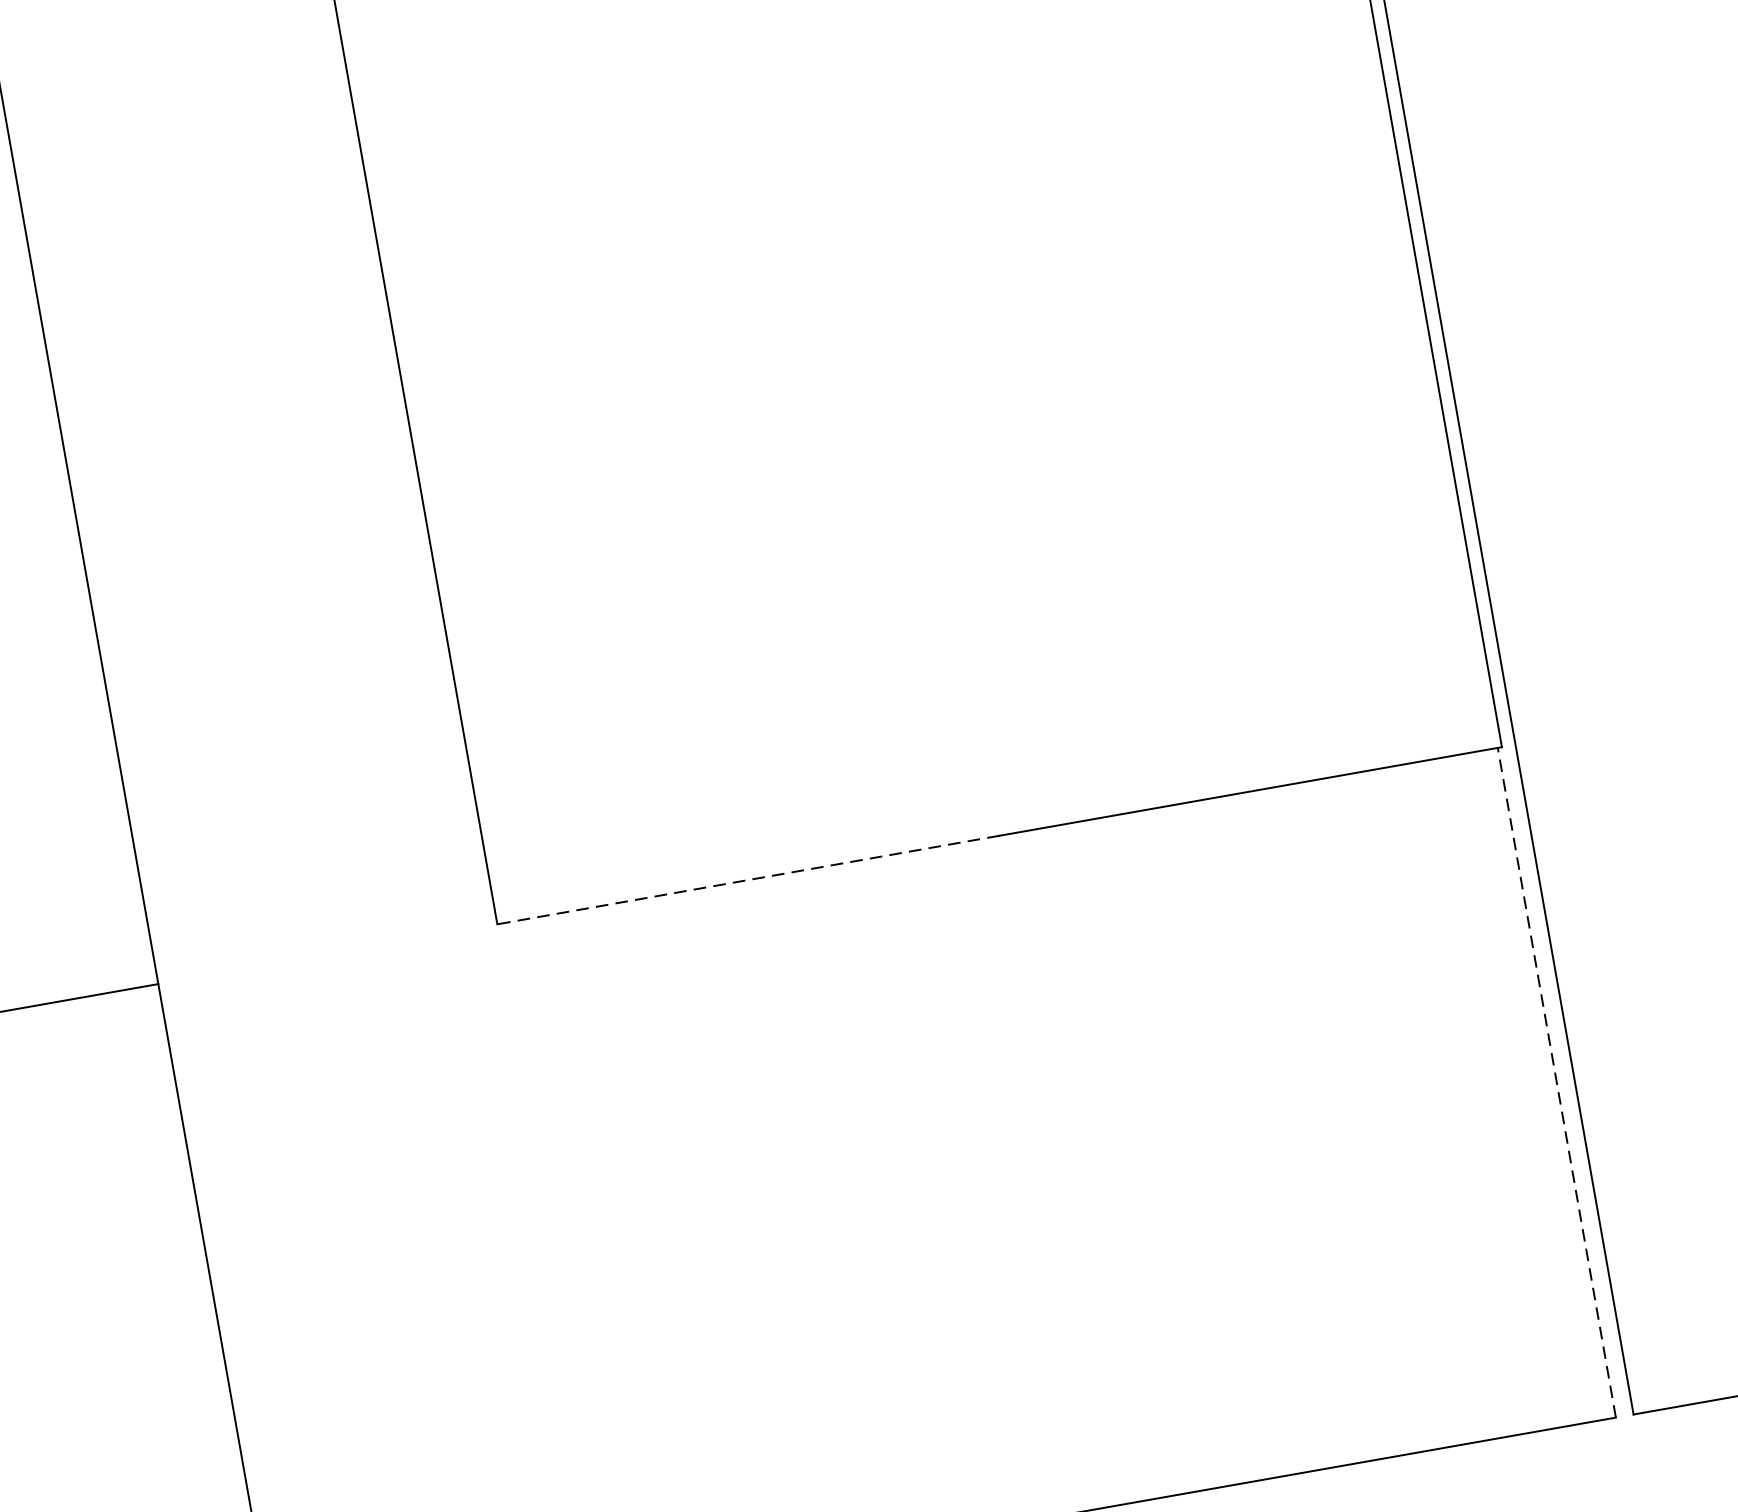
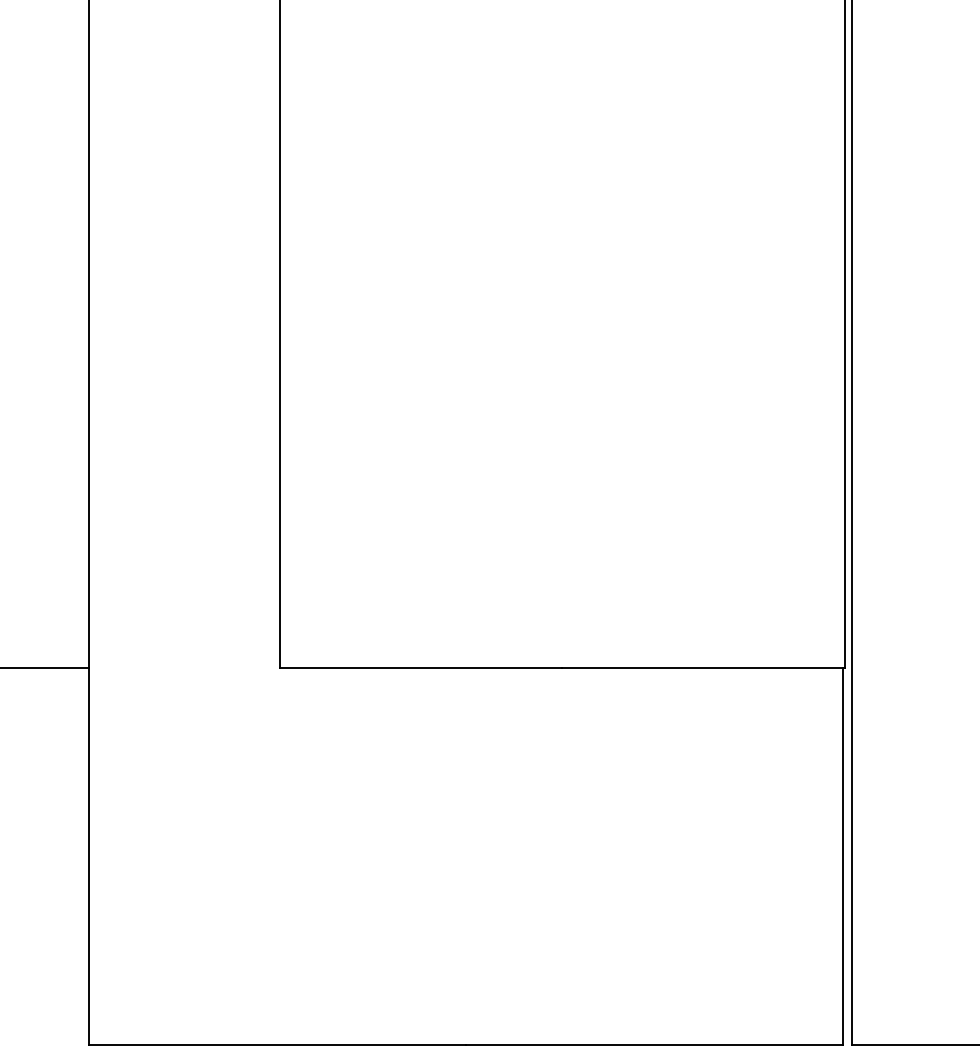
line: (747, 880) -> (420, 668), dashed -> solid
line: (1556, 1081) -> (842, 855), dashed -> solid

